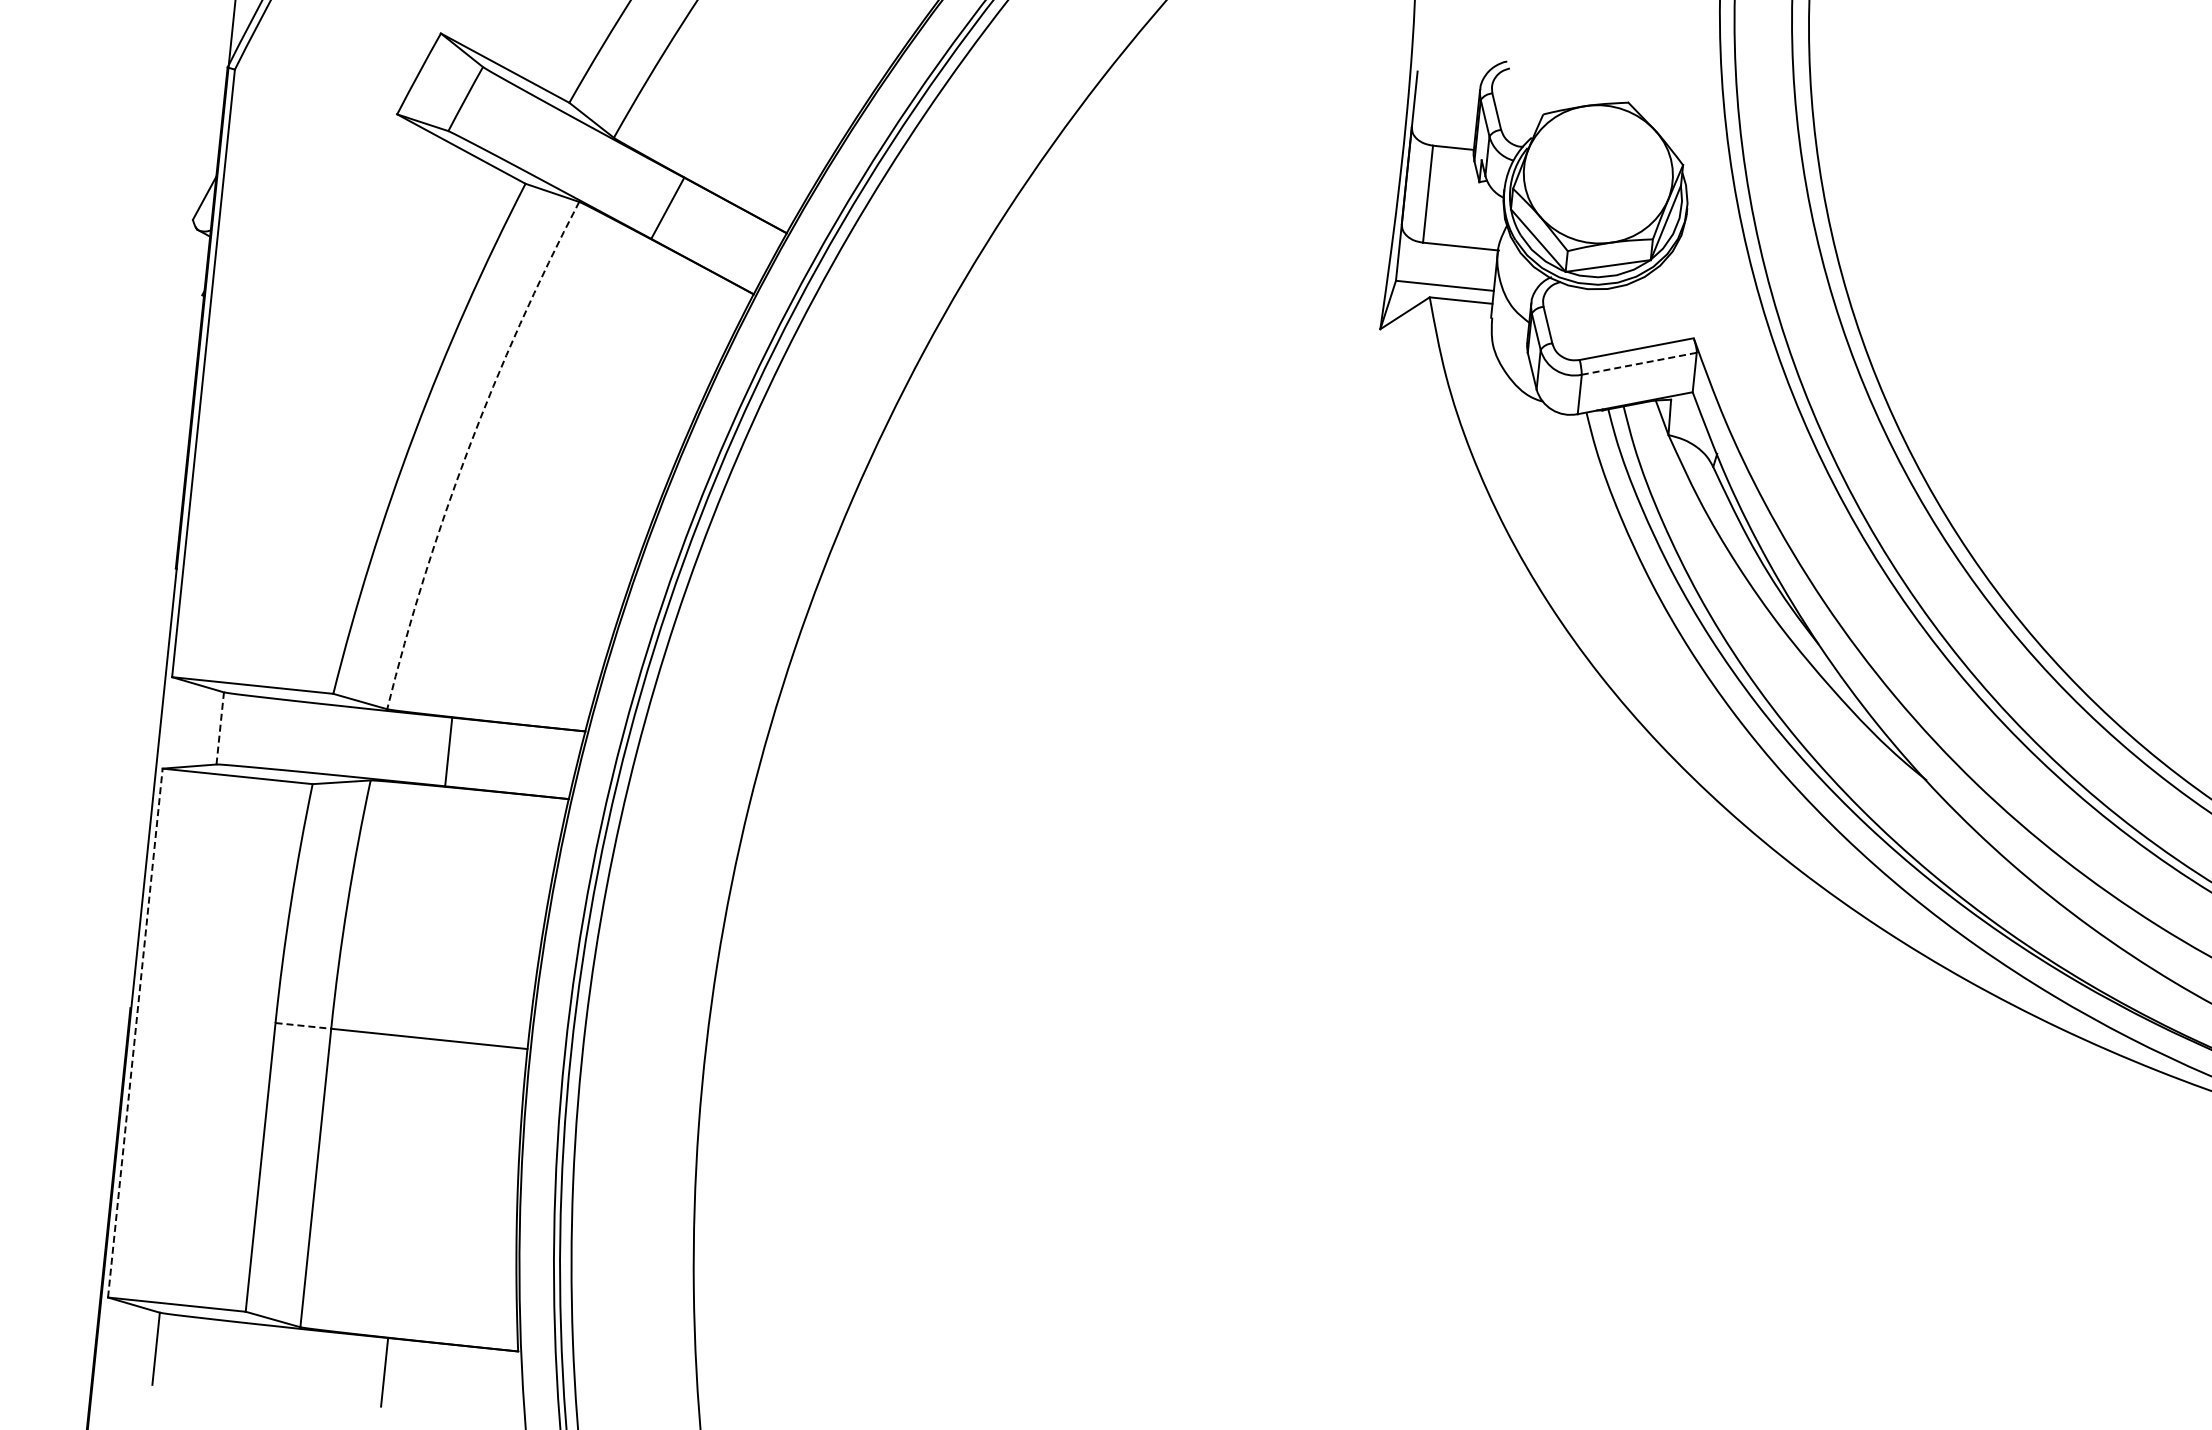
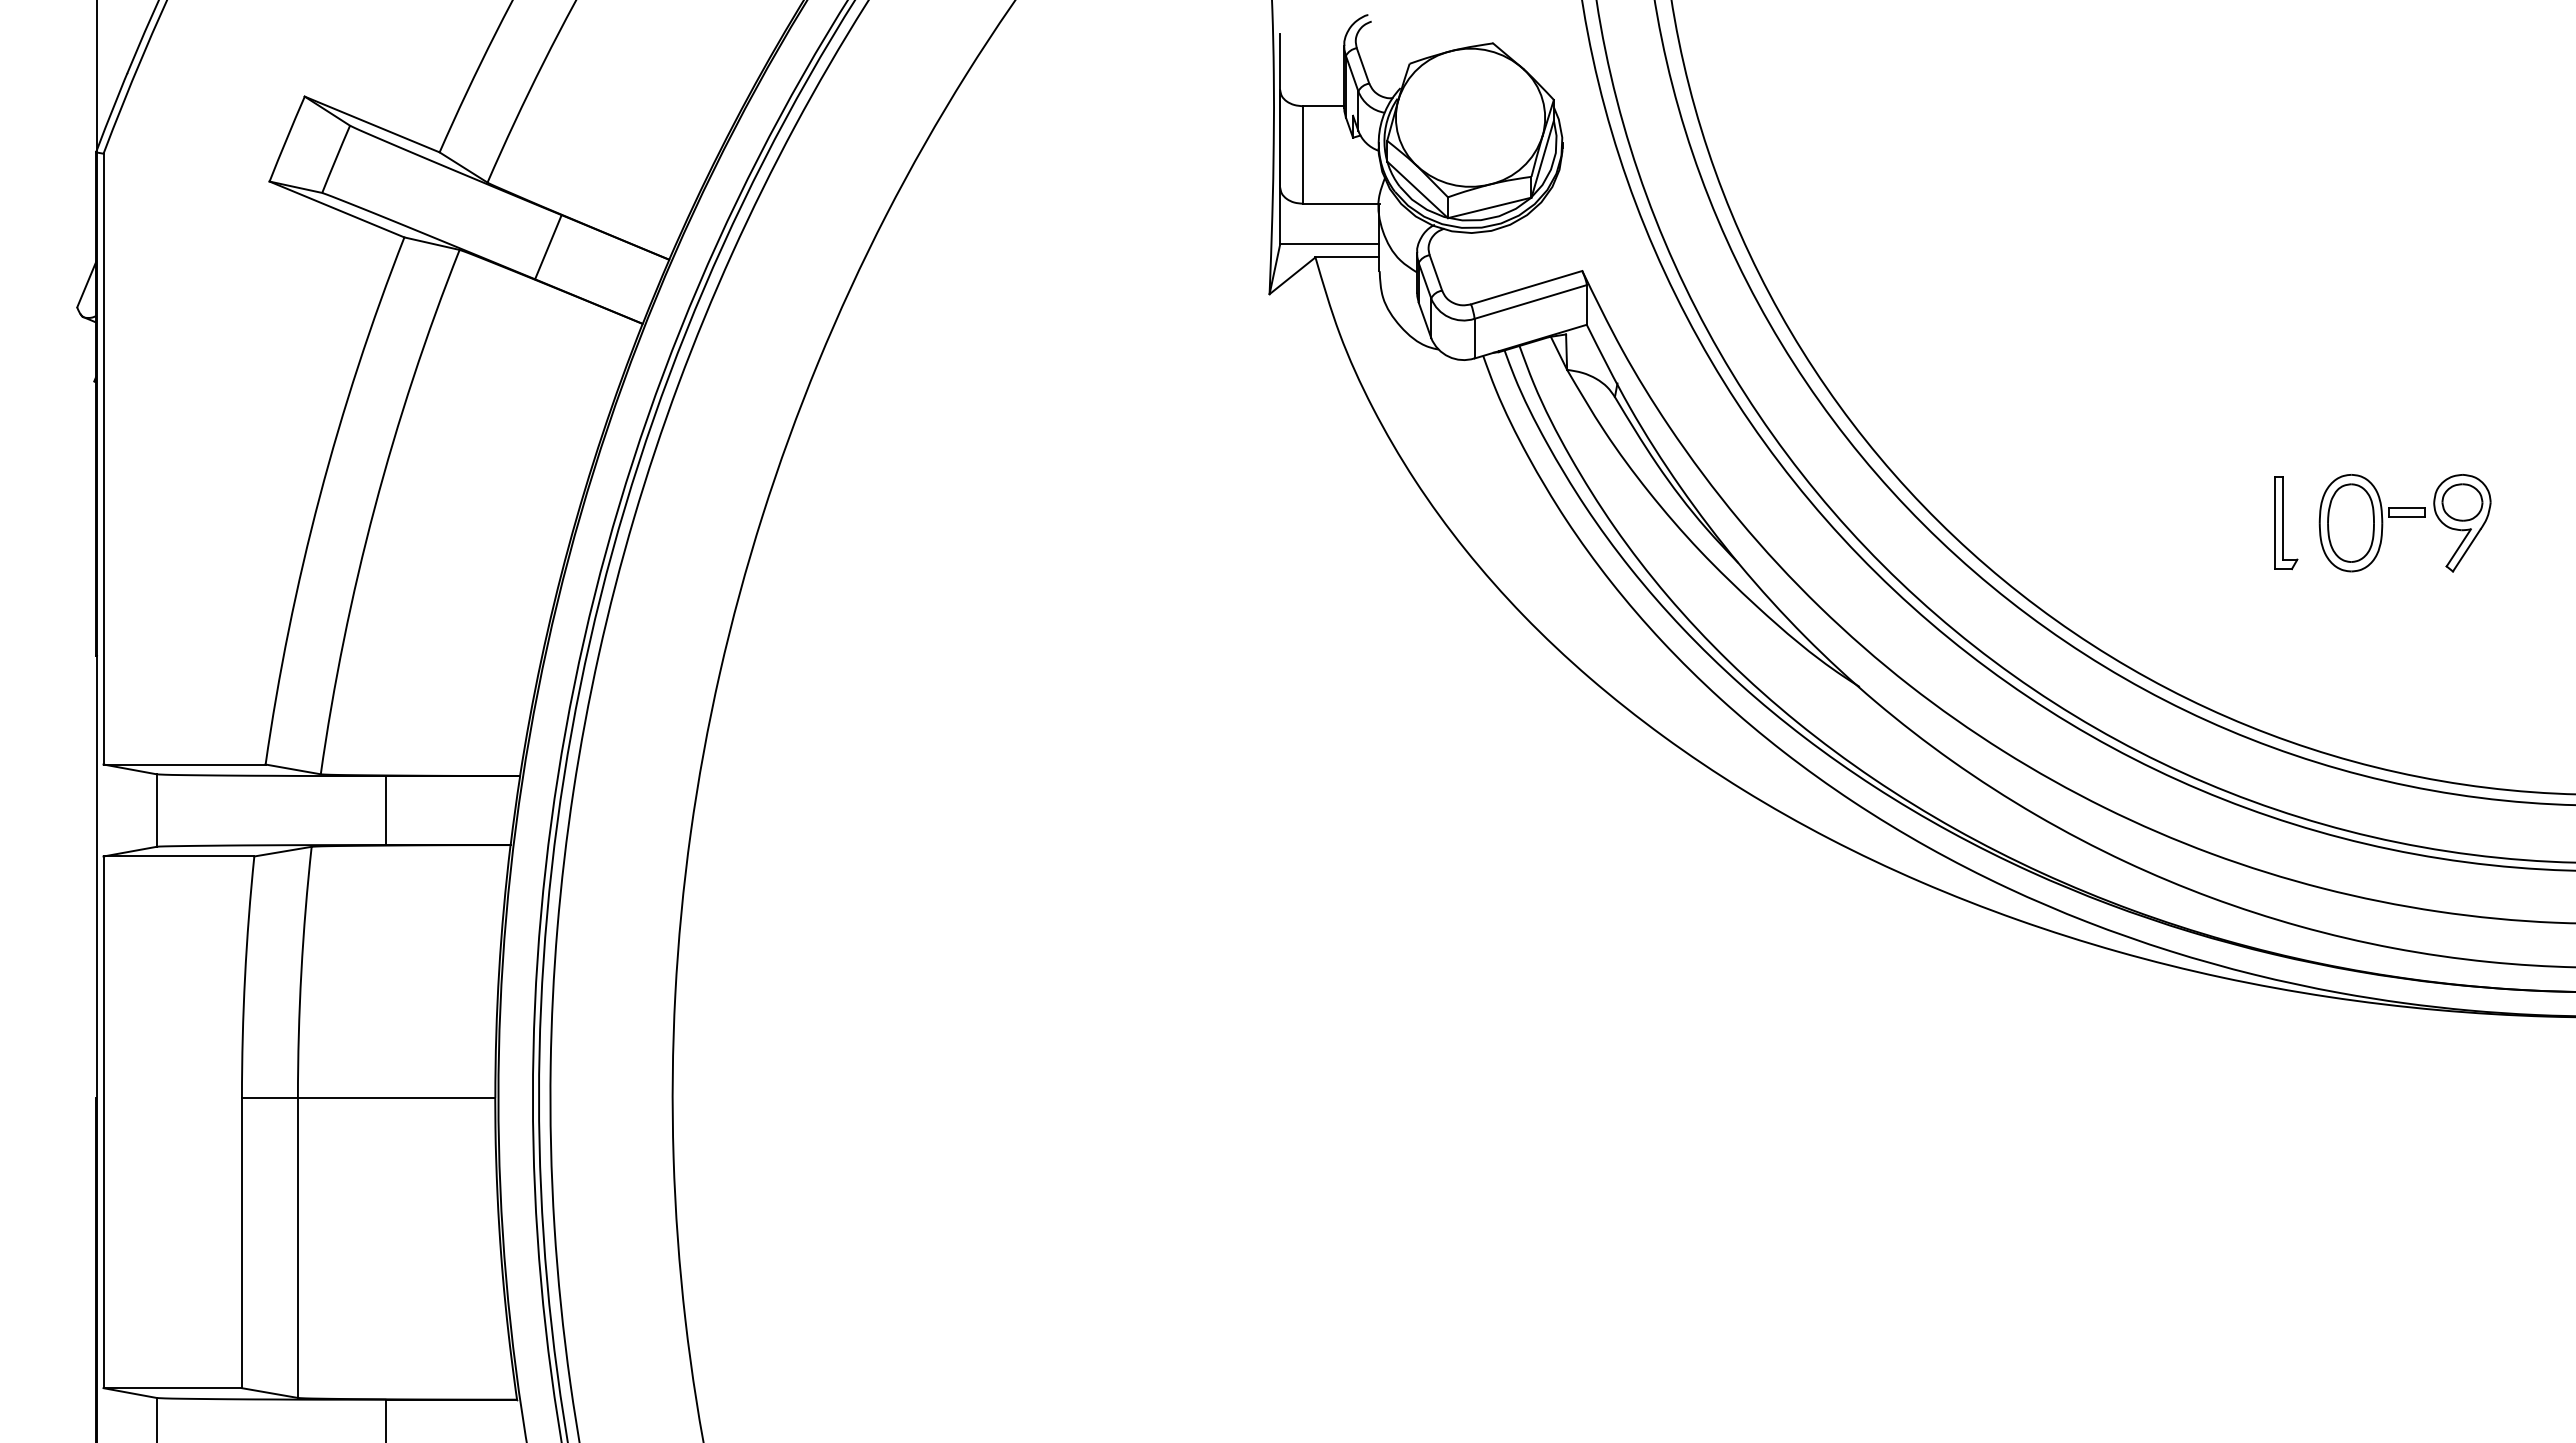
line: (1639, 363) -> (1530, 301), dashed -> solid
arc: (468, 449) -> (374, 507), dashed -> solid
line: (220, 728) -> (156, 810), dashed -> solid
line: (302, 1025) -> (269, 1097), dashed -> solid
line: (135, 1033) -> (103, 1122), dashed -> solid

